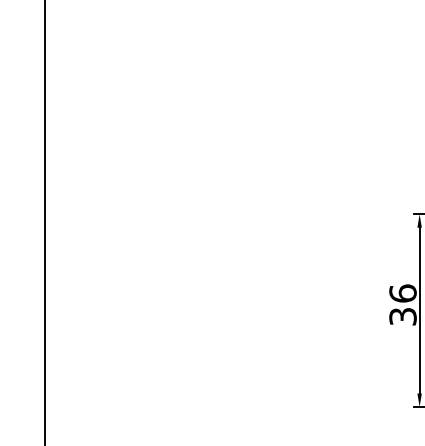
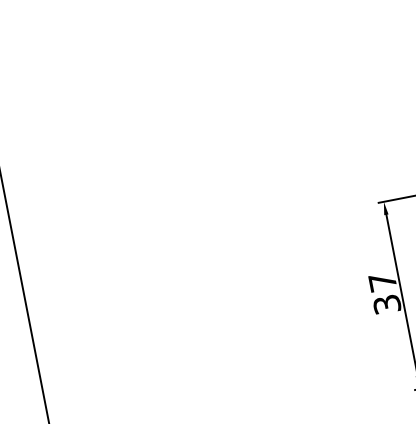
text: (402, 293) -> (382, 282), 36 -> 37

